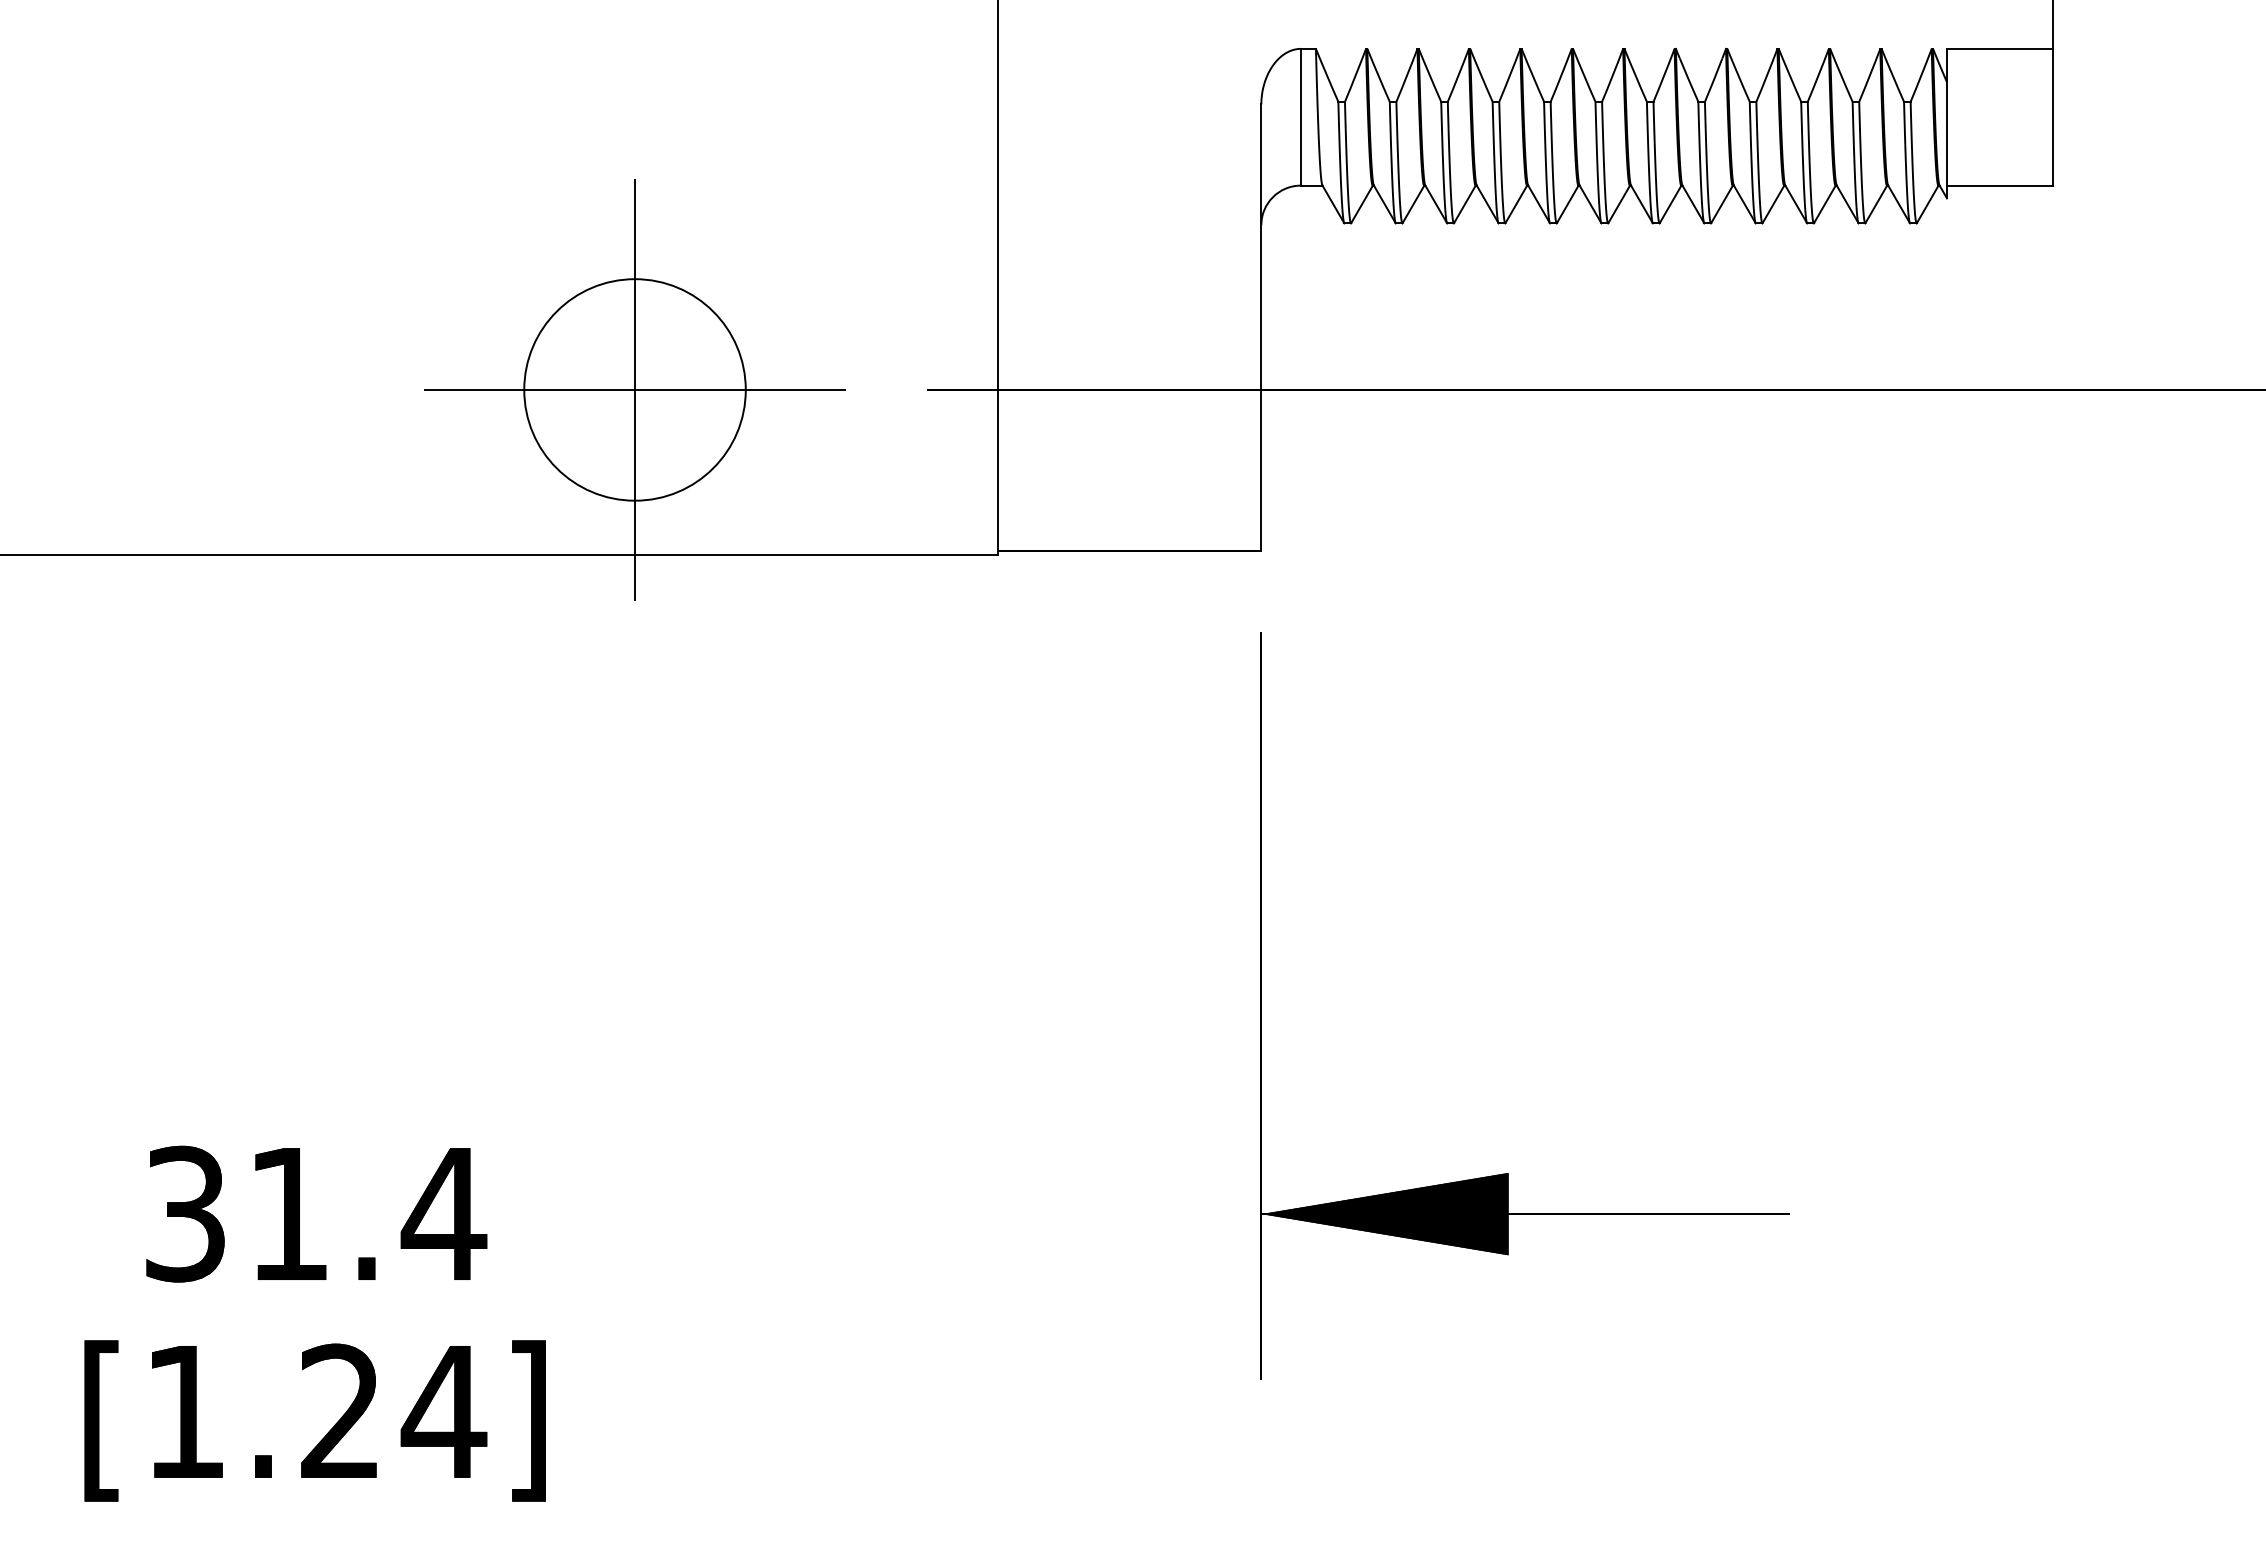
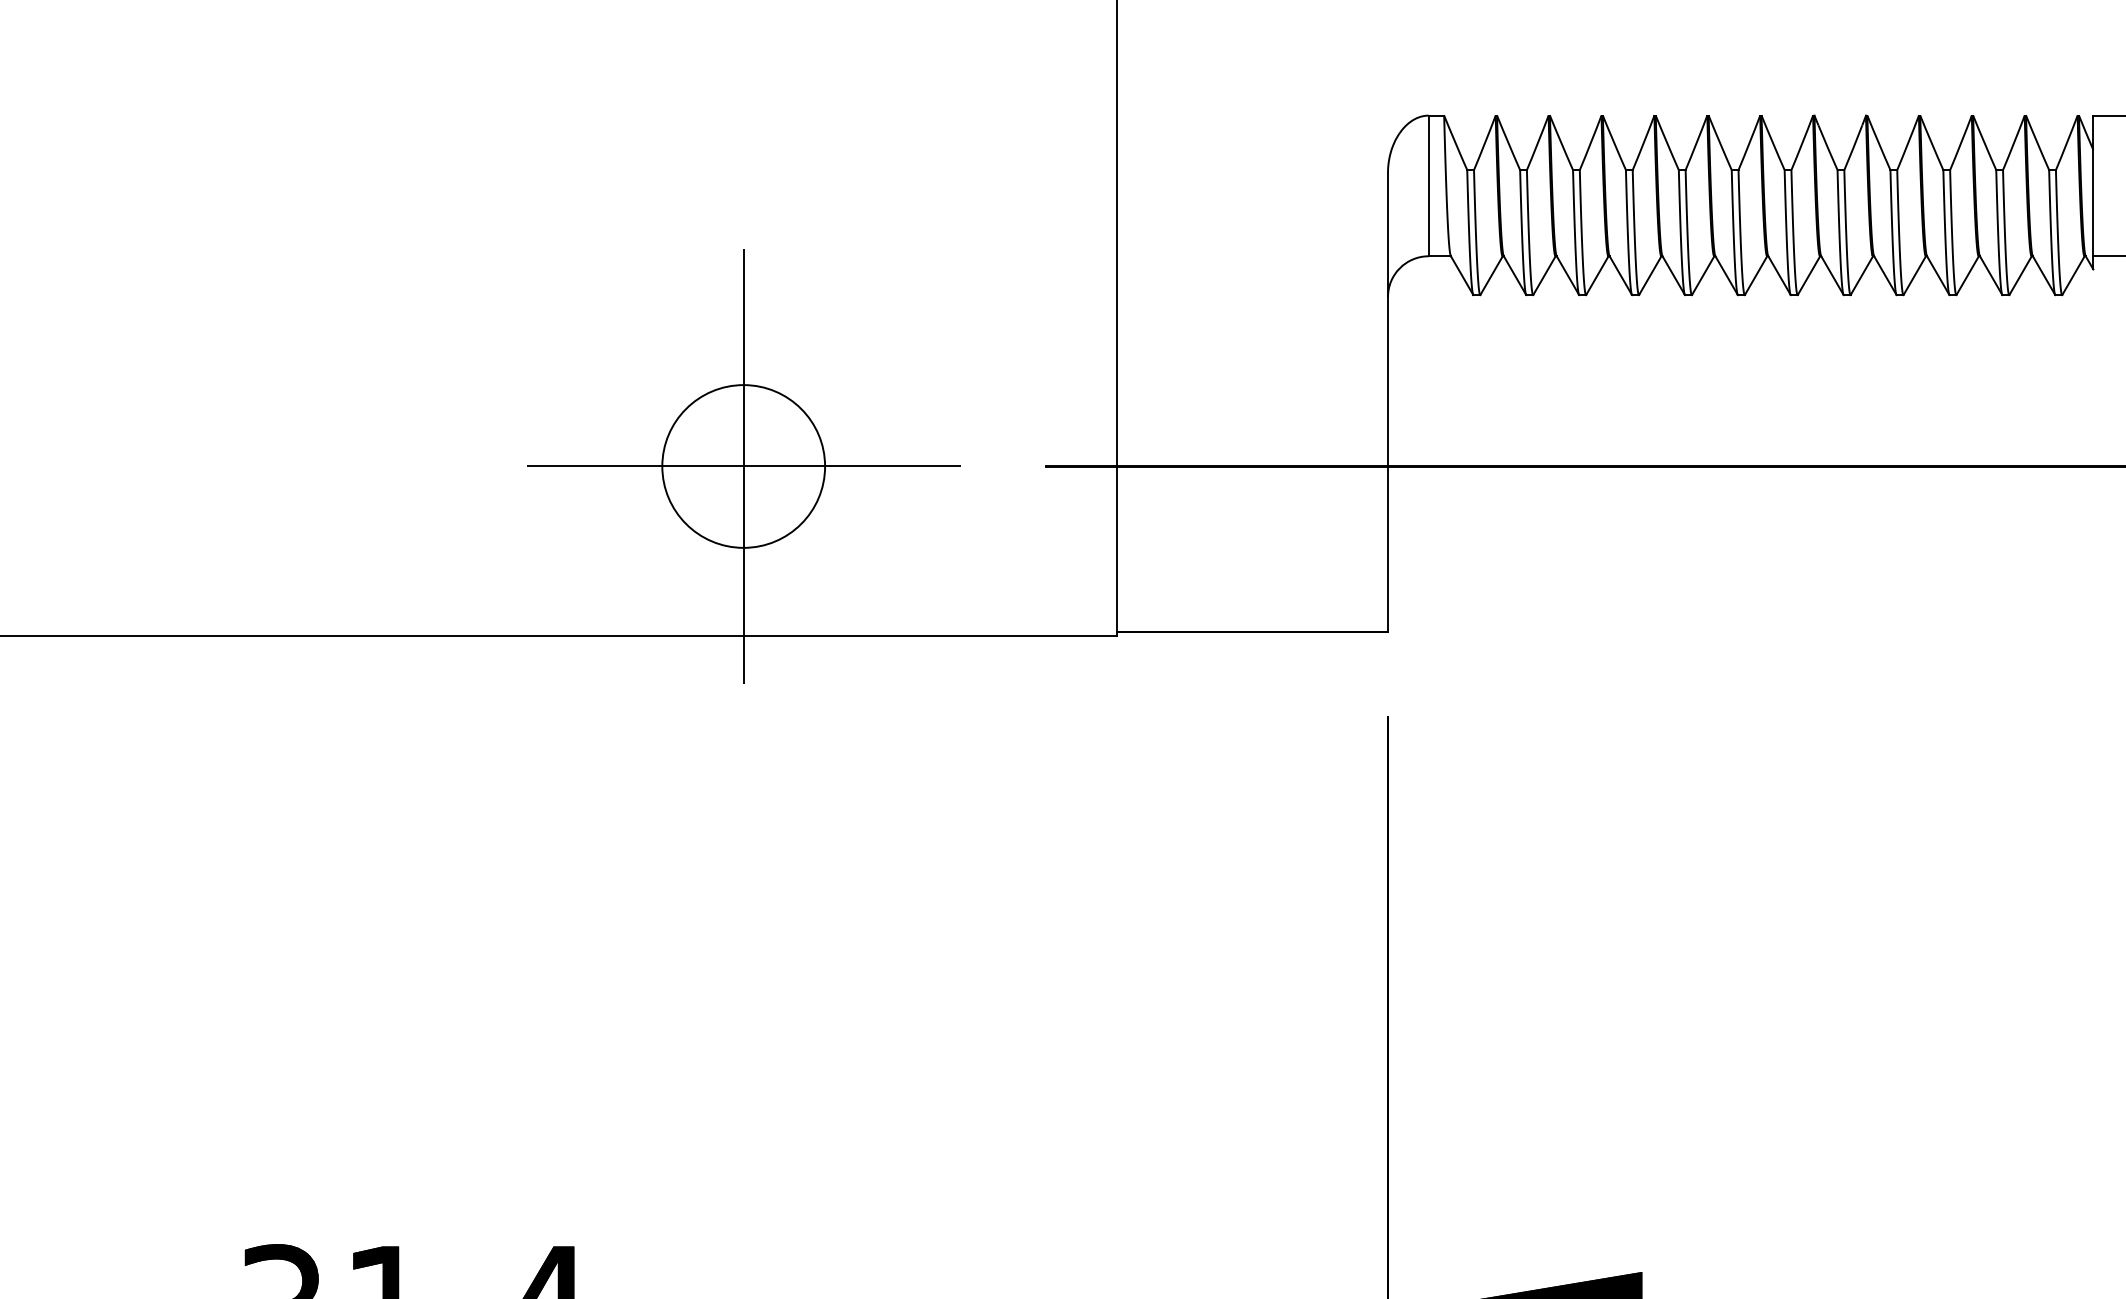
circle: (634, 389) -> (743, 466), size x0.71

